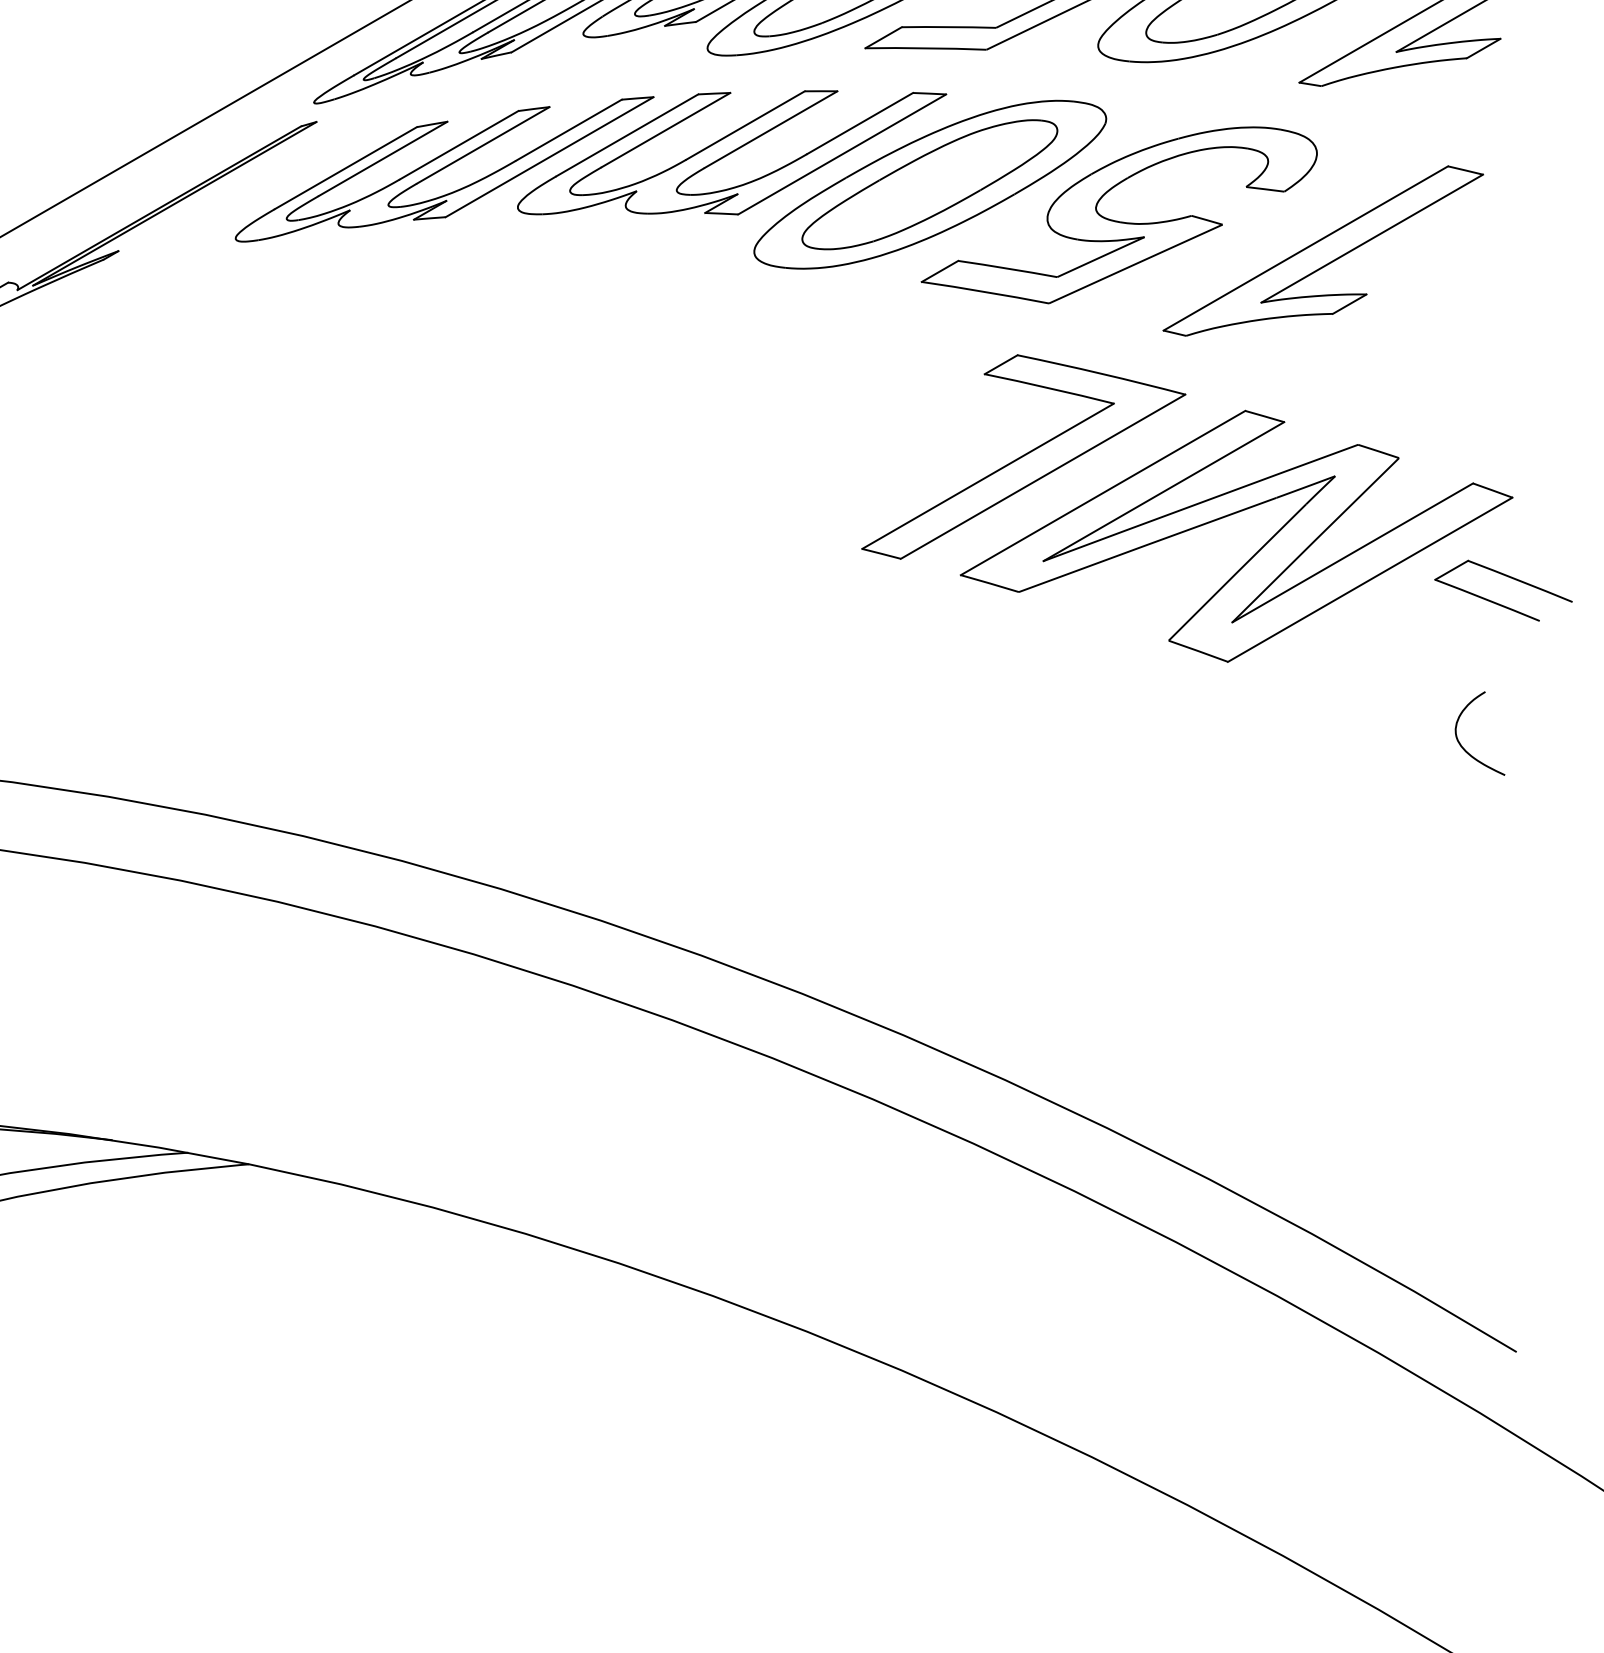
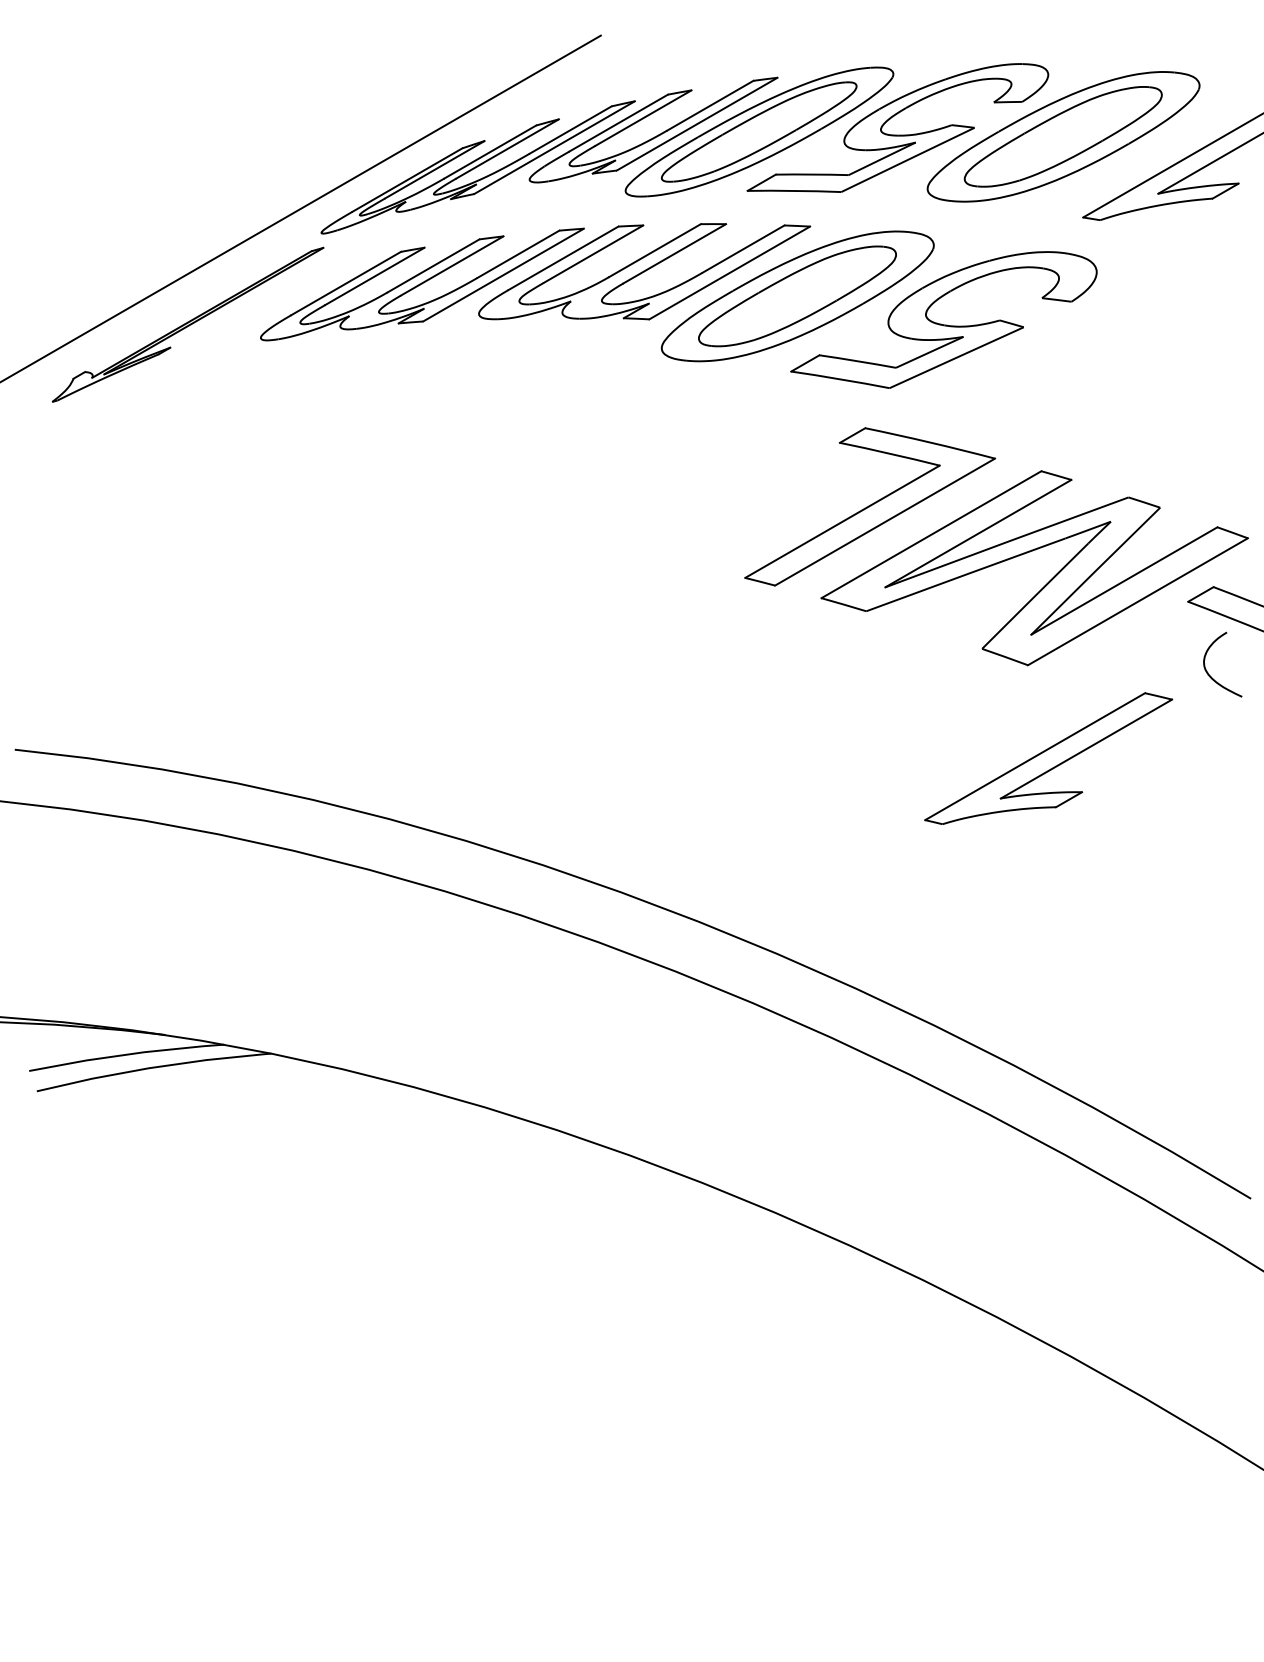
part: (1323, 250) -> (1048, 758), moved
curve: (1461, 743) -> (1208, 672), moved

